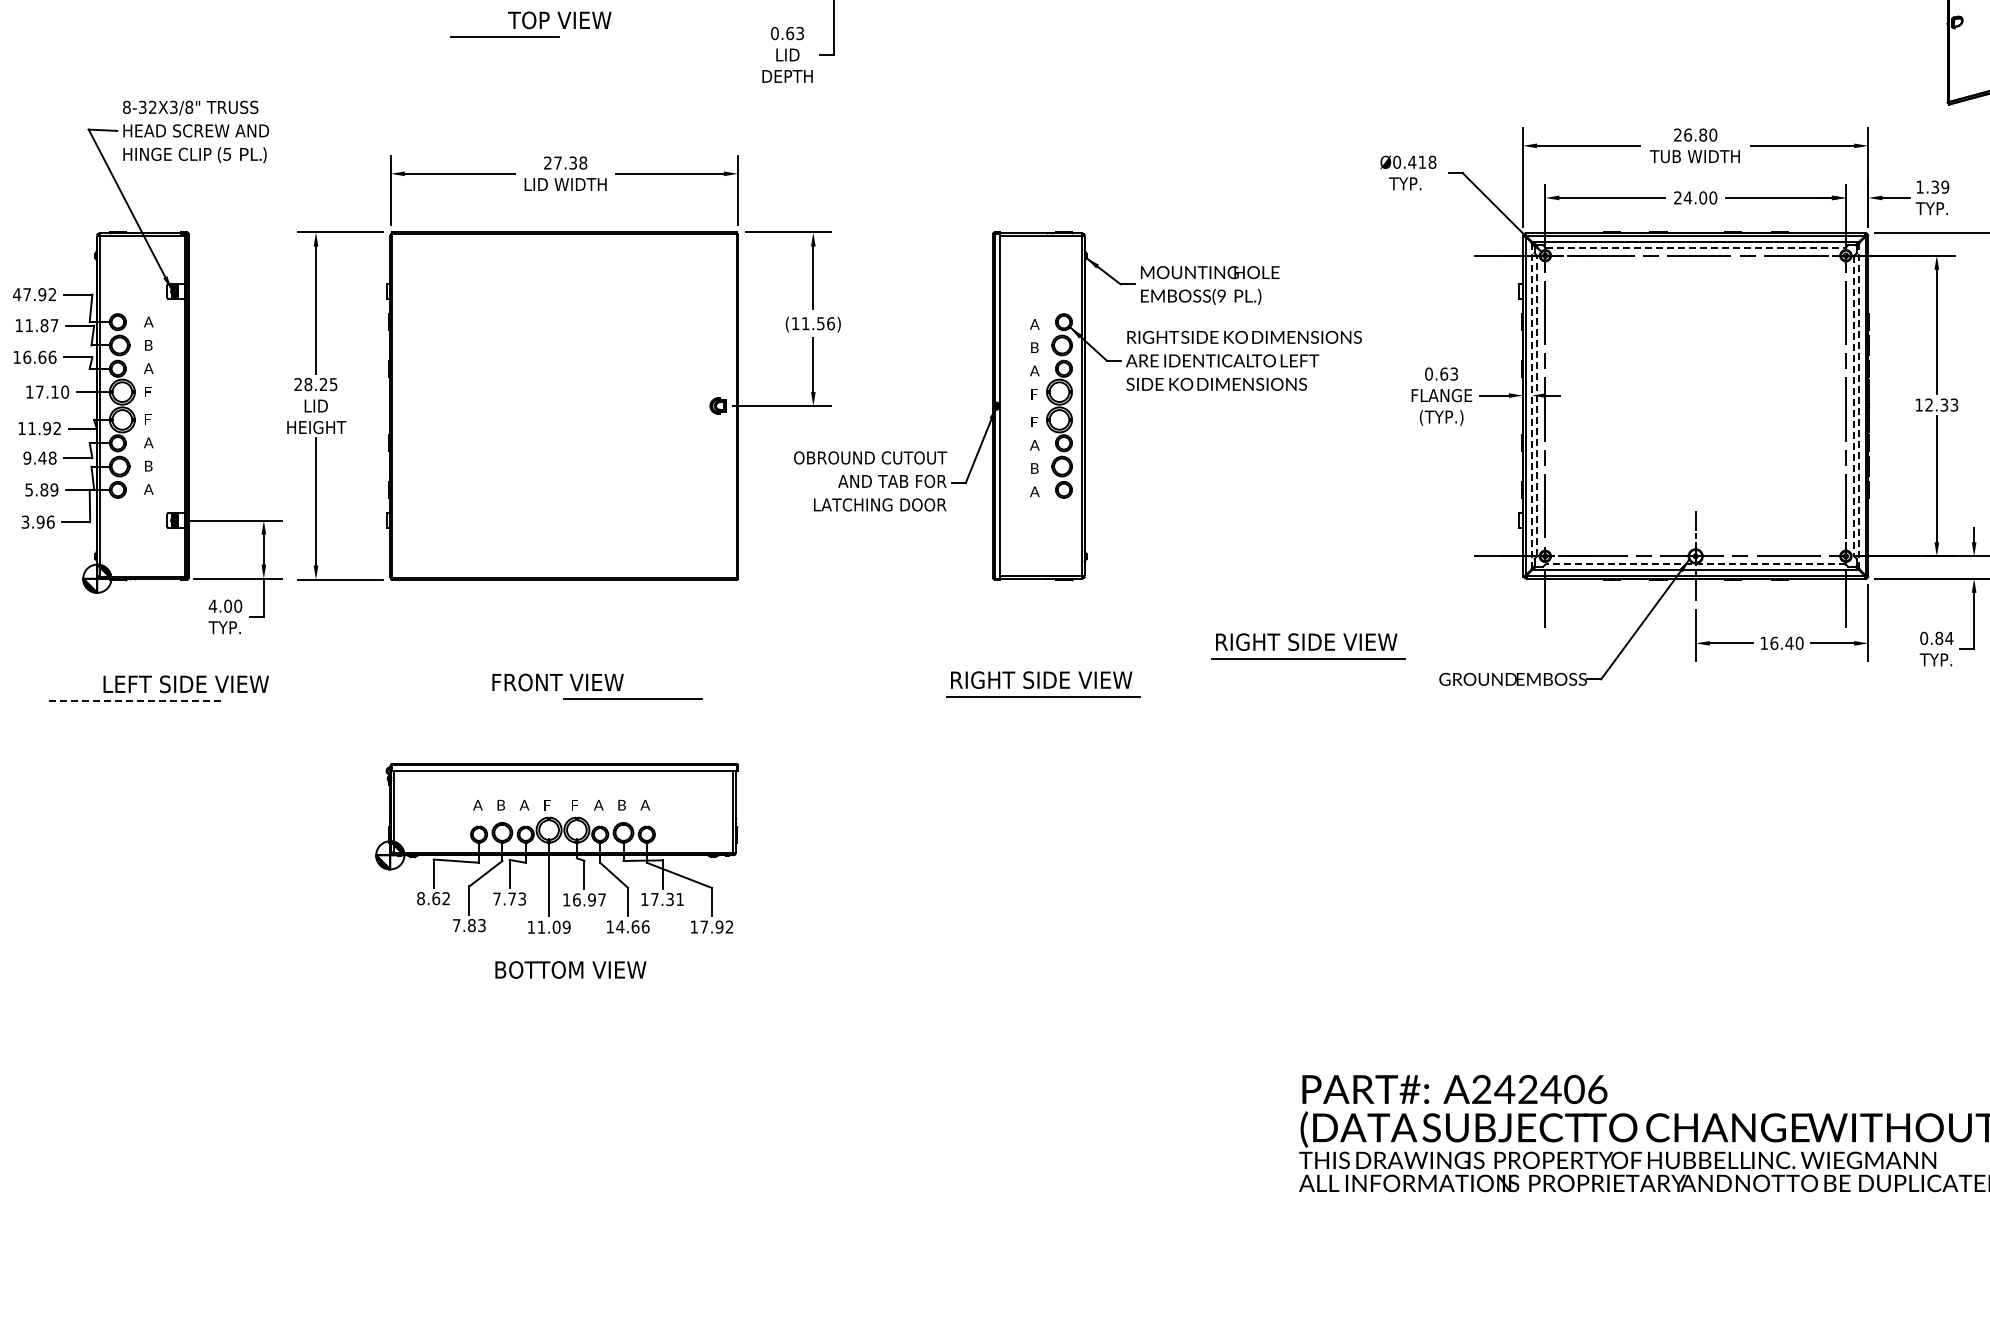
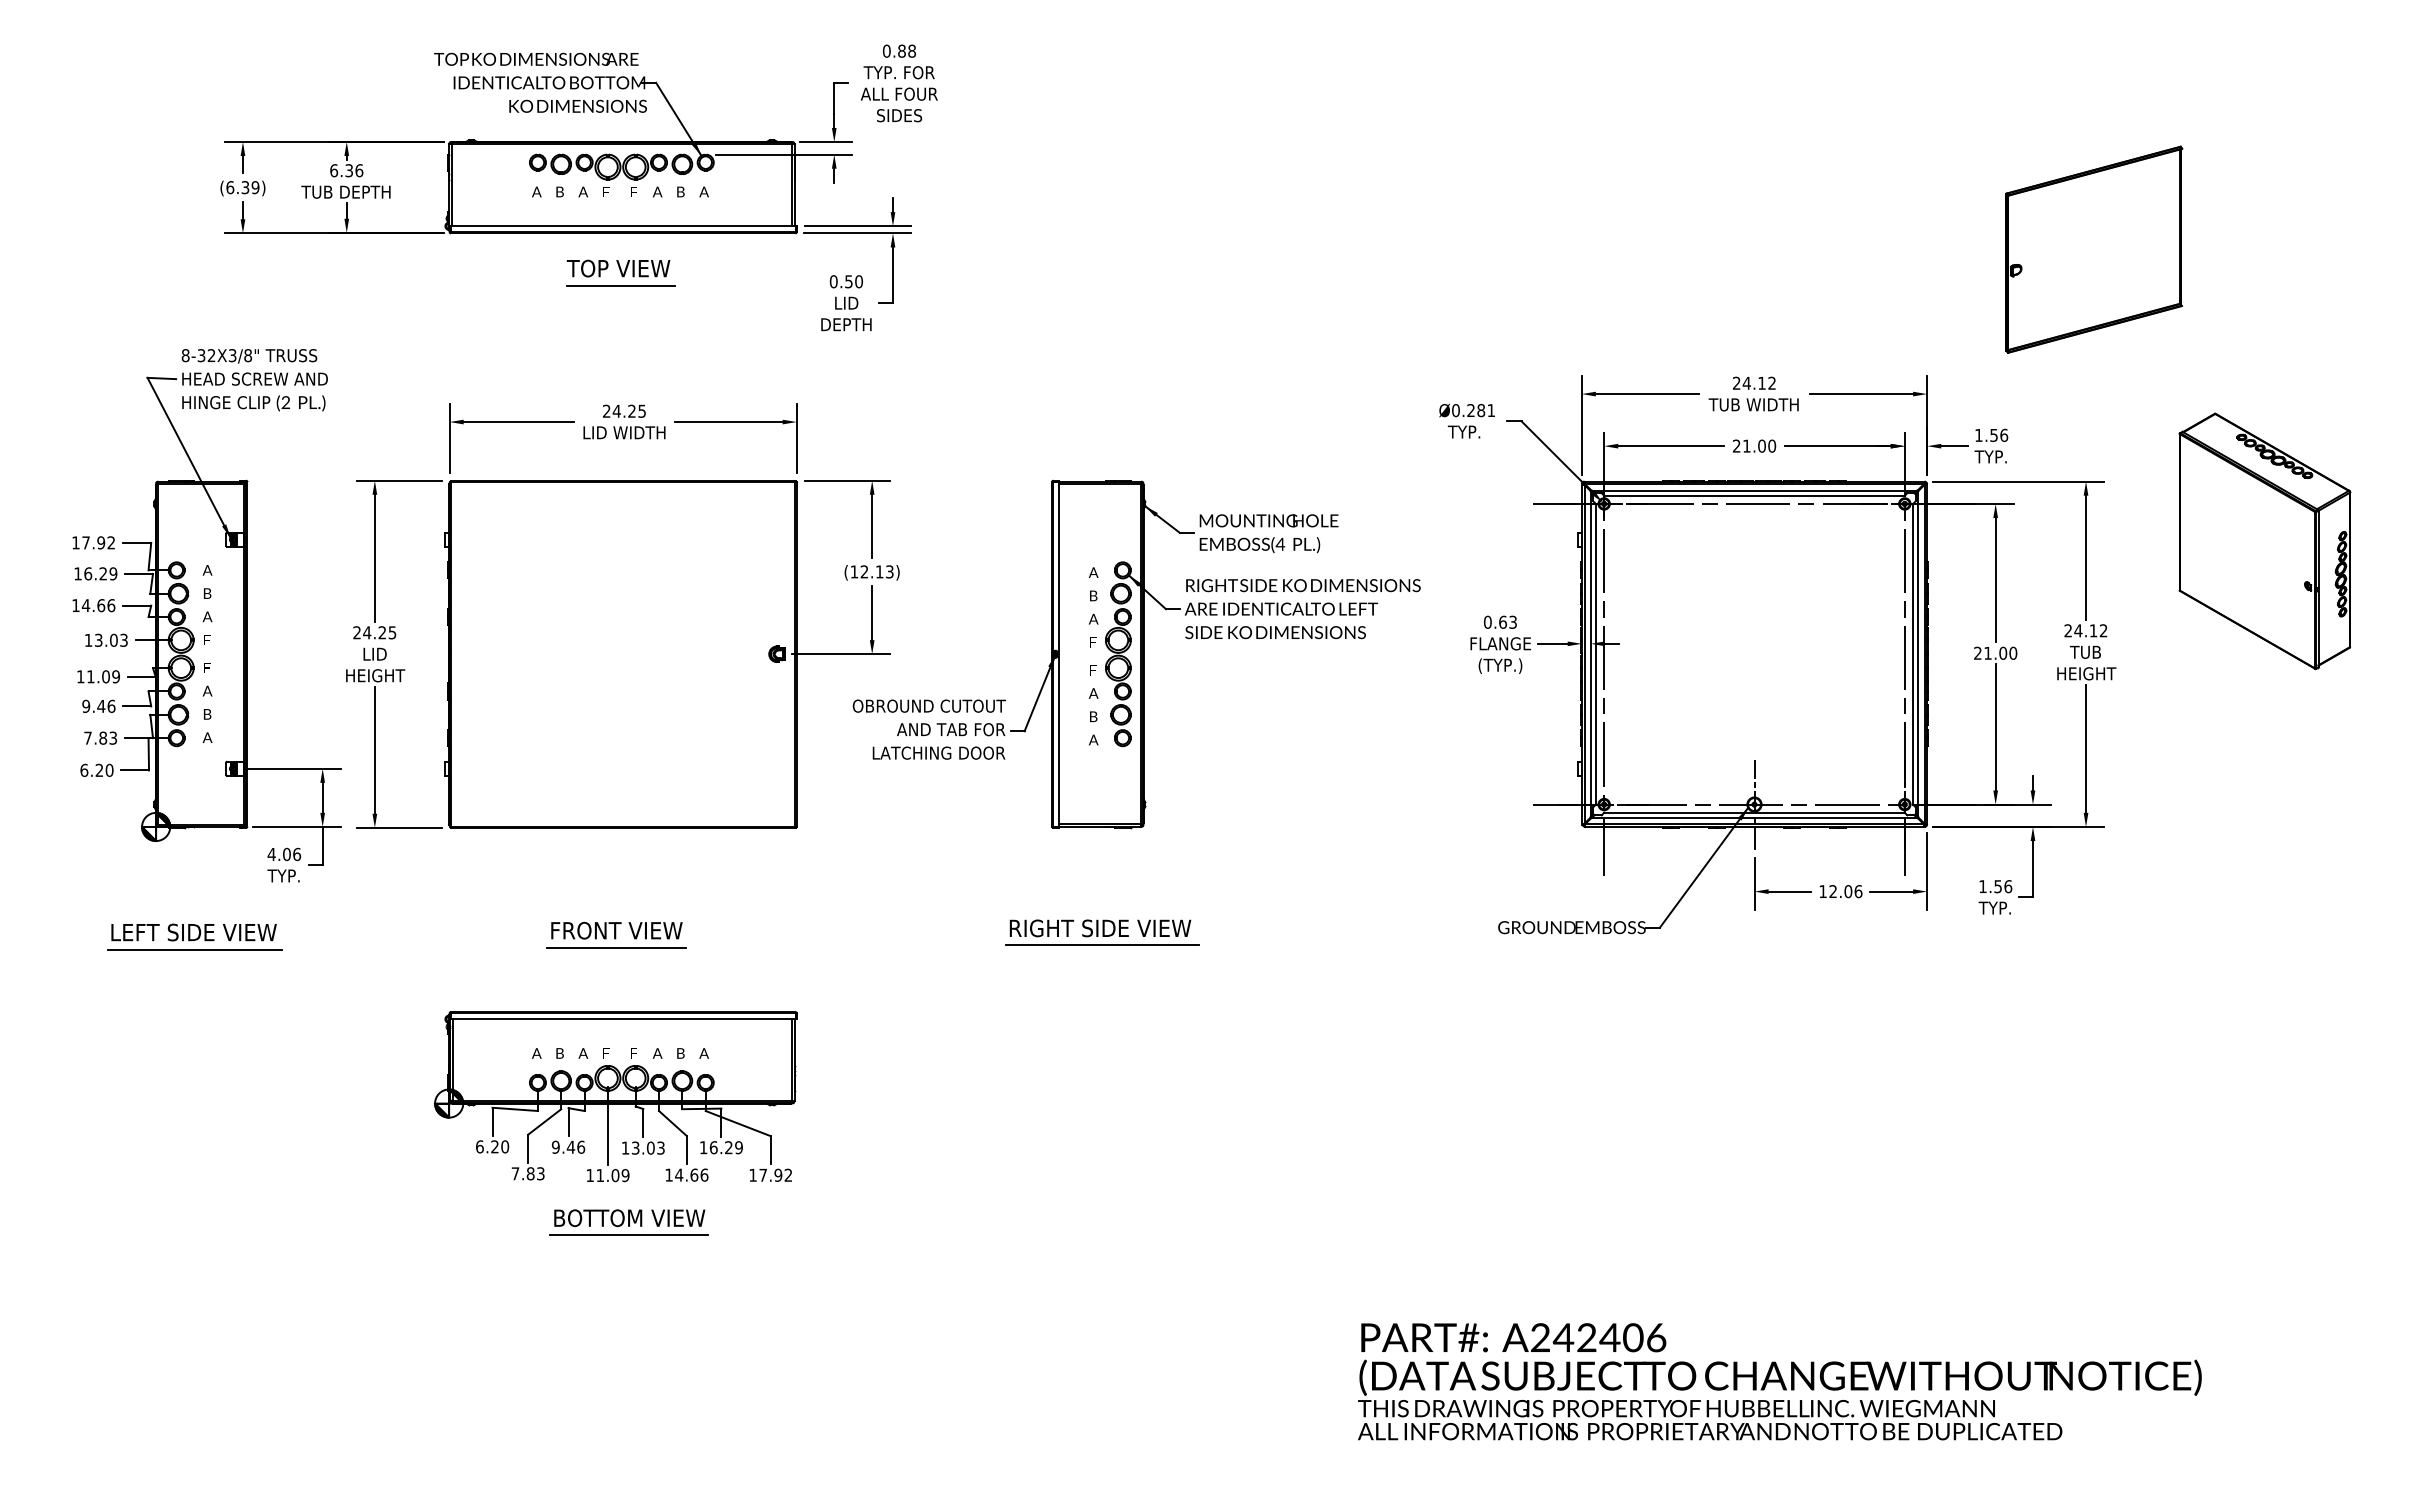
text: (794, 33) -> (853, 281), 0.63 -> 0.50
line: (504, 37) -> (620, 285), moved
text: (1700, 134) -> (1759, 382), 26.80 -> 24.12
text: (226, 154) -> (285, 402), (5 -> (2
text: (570, 162) -> (629, 410), 27.38 -> 24.25
text: (1421, 162) -> (1480, 410), Ø0.418 -> Ø0.281
text: (1940, 186) -> (1999, 434), 1.39 -> 1.56
text: (1687, 197) -> (1746, 445), 24.00 -> 21.00
line: (1696, 247) -> (1755, 495), dashed -> solid
text: (16, 294) -> (75, 542), 47.92 -> 17.92
text: (1221, 295) -> (1280, 543), (9 -> (4
text: (817, 323) -> (876, 571), (11.56) -> (12.13)
text: (41, 325) -> (100, 573), 11.87 -> 16.29
text: (26, 357) -> (85, 605), 16.66 -> 14.66
text: (308, 384) -> (367, 632), 28.25 -> 24.25
text: (52, 391) -> (111, 639), 17.10 -> 13.03
text: (1936, 404) -> (1995, 652), 12.33 -> 21.00
line: (1537, 405) -> (1596, 653), dashed -> solid
line: (1859, 405) -> (1918, 653), dashed -> solid
line: (1531, 406) -> (1590, 654), dashed -> solid
line: (1853, 406) -> (1912, 654), dashed -> solid
text: (52, 428) -> (111, 676), 11.92 -> 11.09
text: (52, 457) -> (111, 705), 9.48 -> 9.46
text: (41, 489) -> (100, 737), 5.89 -> 7.83
text: (37, 522) -> (96, 770), 3.96 -> 6.20
line: (1694, 564) -> (1753, 812), dashed -> solid
text: (238, 605) -> (297, 853), 4.00 -> 4.06
text: (1936, 638) -> (1995, 886), 0.84 -> 1.56
text: (1786, 643) -> (1845, 891), 16.40 -> 12.06
part: (1308, 646) -> (1367, 894), removed
text: (185, 684) -> (193, 932), moved
line: (632, 699) -> (616, 947), moved
line: (136, 701) -> (195, 949), dashed -> solid
text: (433, 898) -> (492, 1146), 8.62 -> 6.20
text: (509, 898) -> (568, 1146), 7.73 -> 9.46
text: (588, 899) -> (647, 1147), 16.97 -> 13.03
text: (666, 899) -> (725, 1147), 17.31 -> 16.29
line: (570, 987) -> (629, 1235), added

